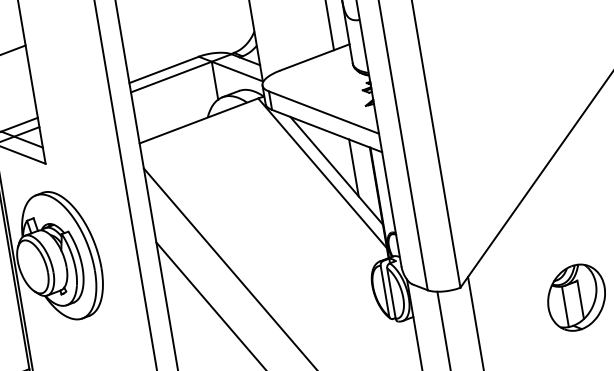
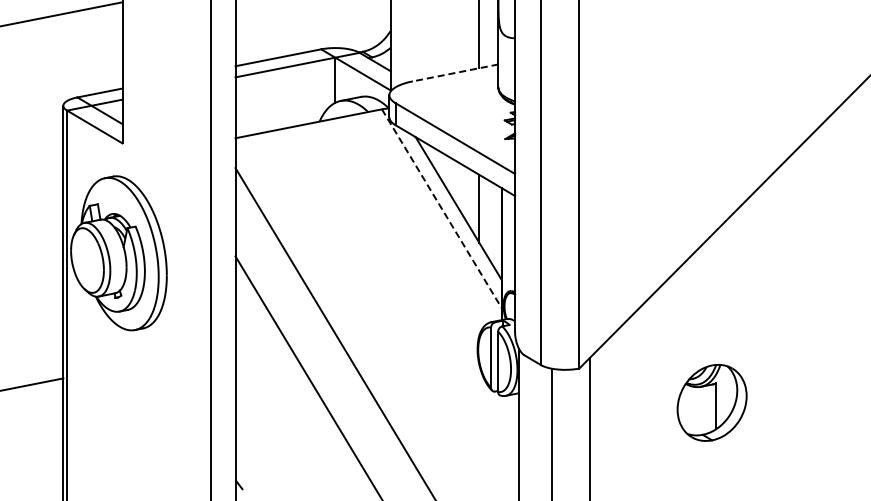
line: (314, 57) -> (455, 72), solid -> dashed
line: (323, 173) -> (442, 209), solid -> dashed
line: (565, 306) -> (697, 411), removed

